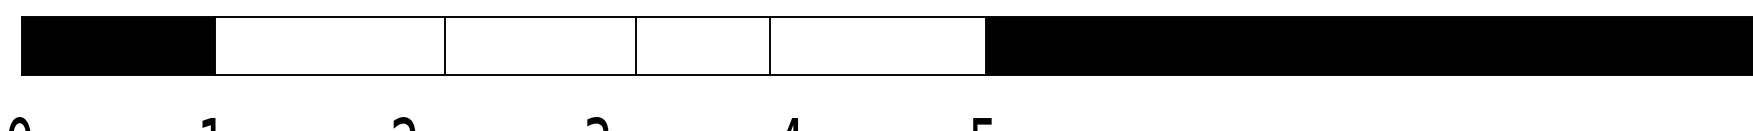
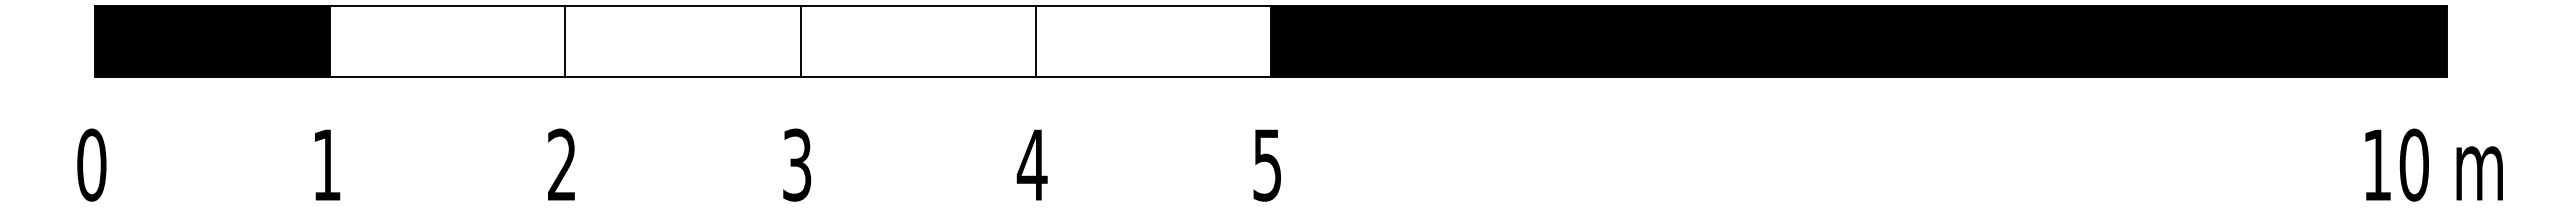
line: (445, 45) -> (565, 41), moved
line: (635, 45) -> (800, 41), moved
line: (769, 45) -> (1035, 41), moved

